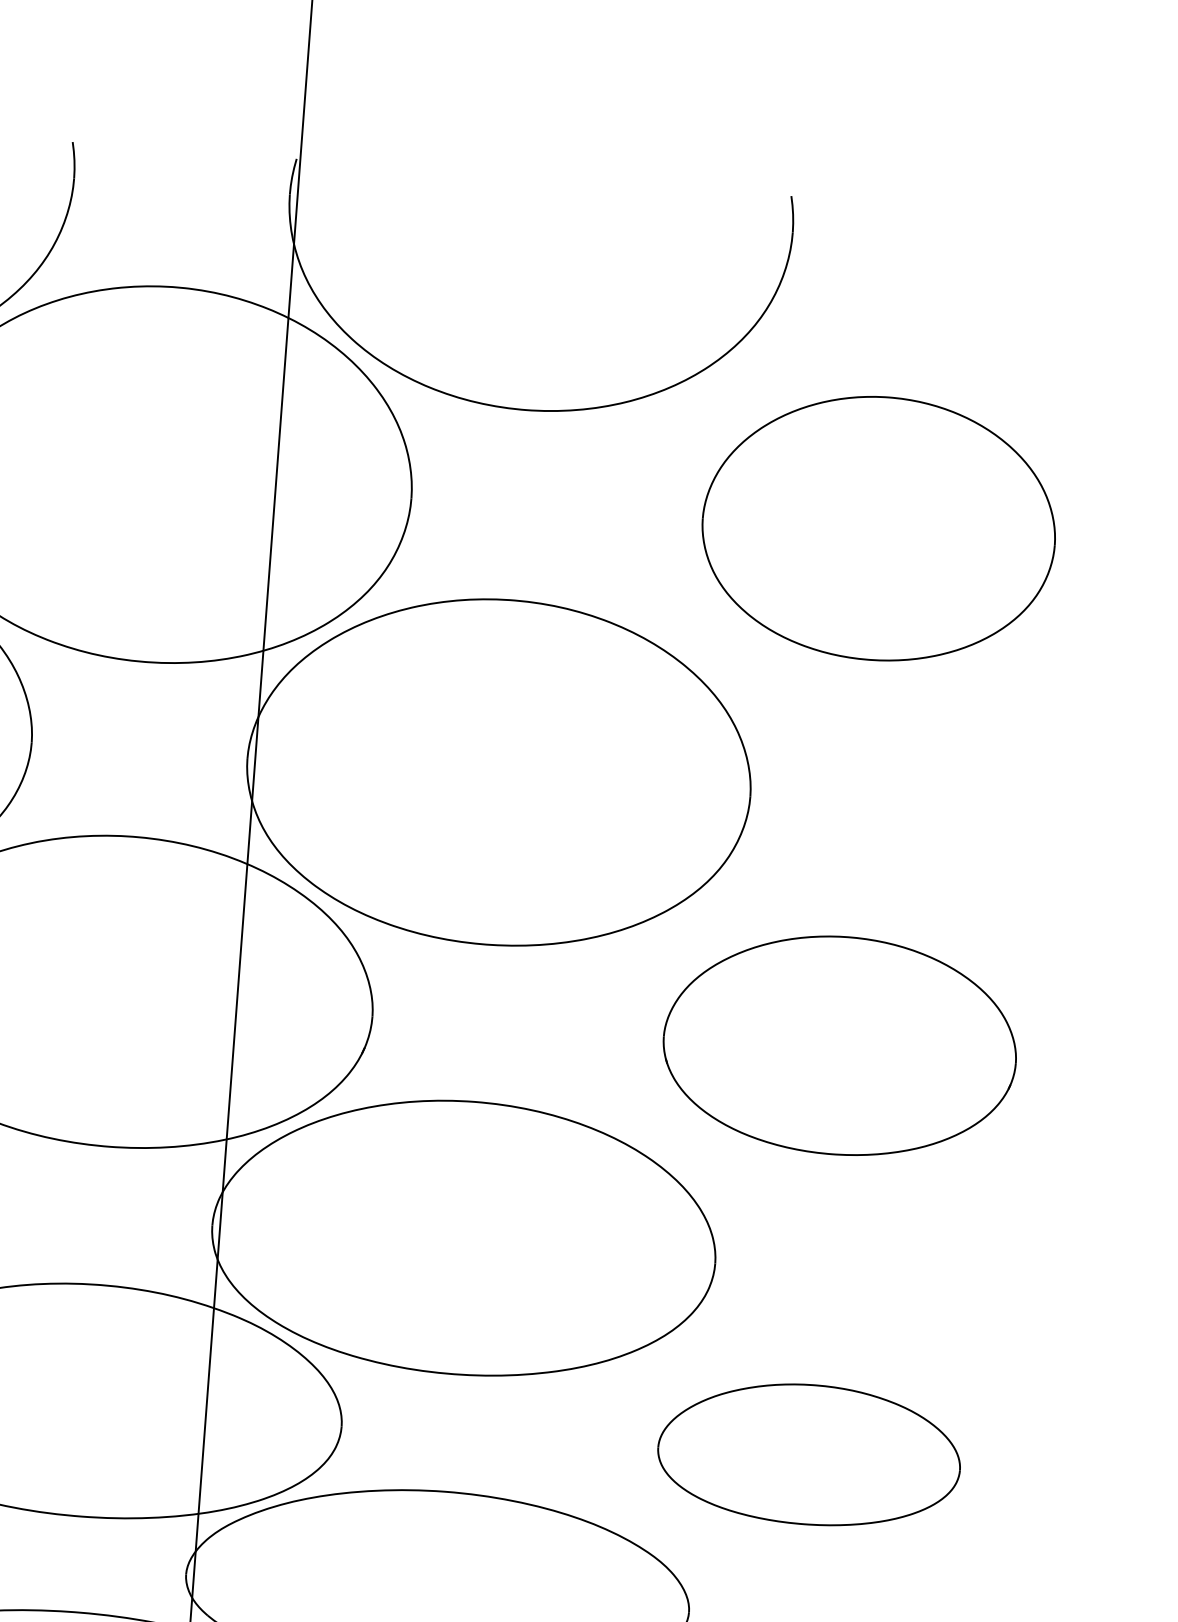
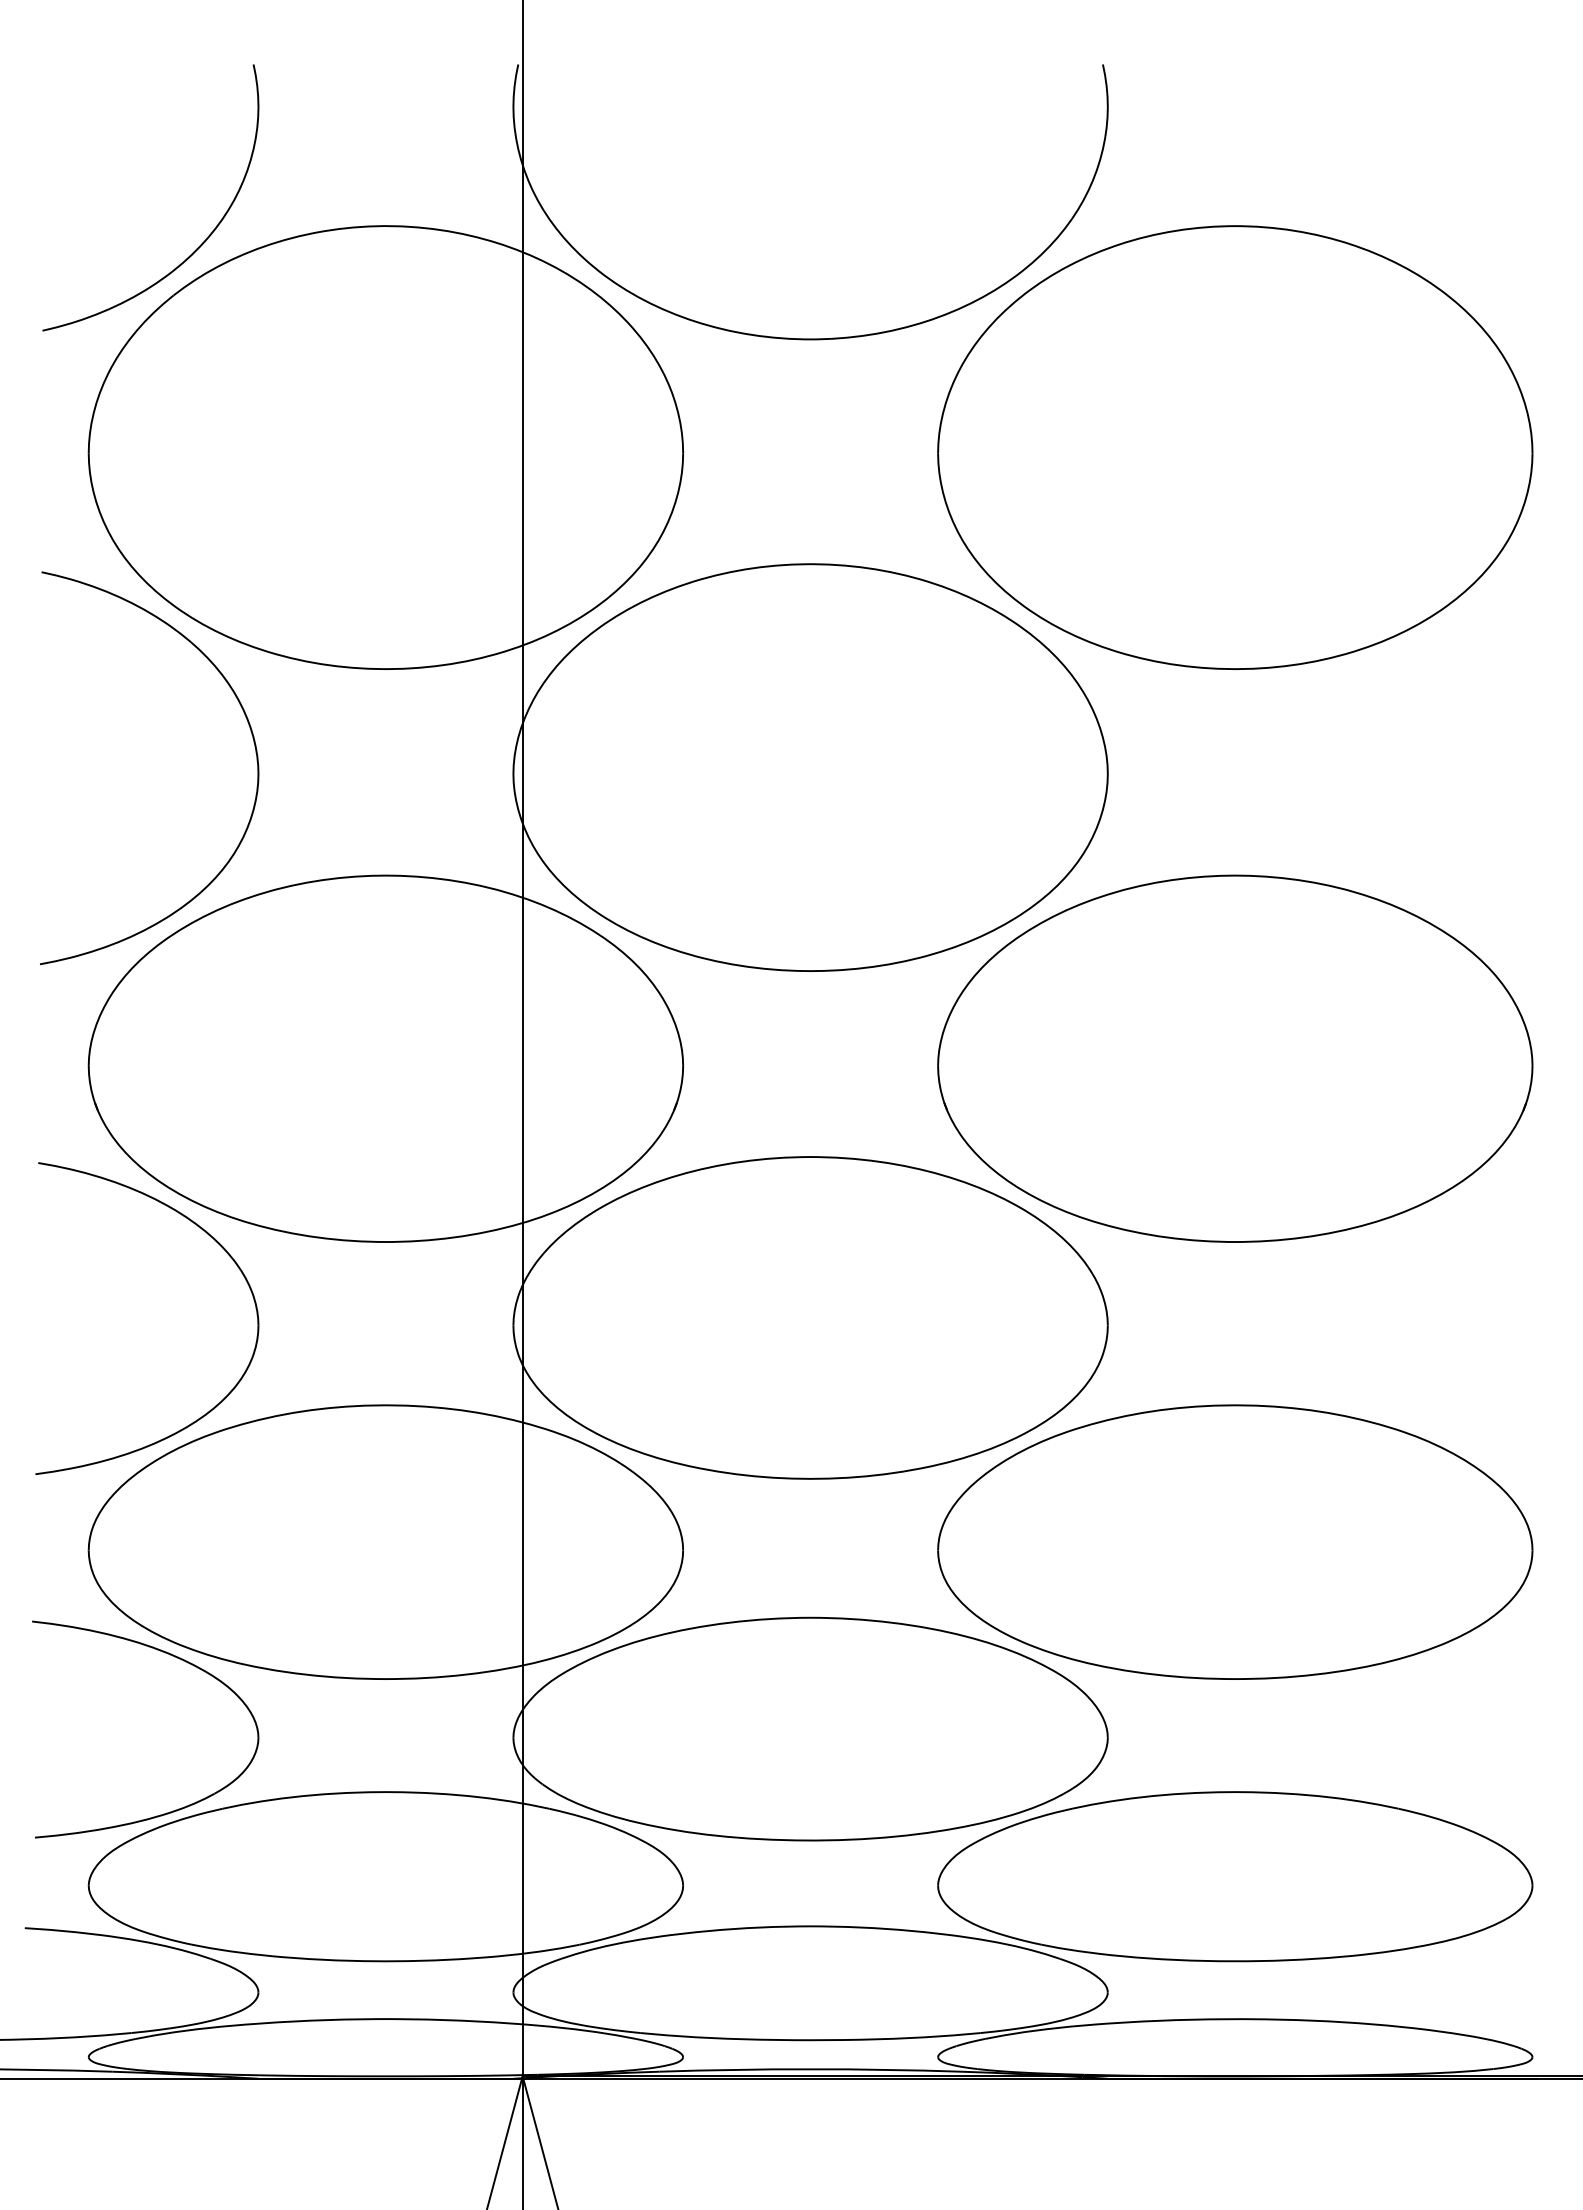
part: (879, 528) -> (1235, 447), size x1.43
part: (840, 1045) -> (1235, 1058), size x1.43
part: (809, 1454) -> (1235, 1541), size x1.67

